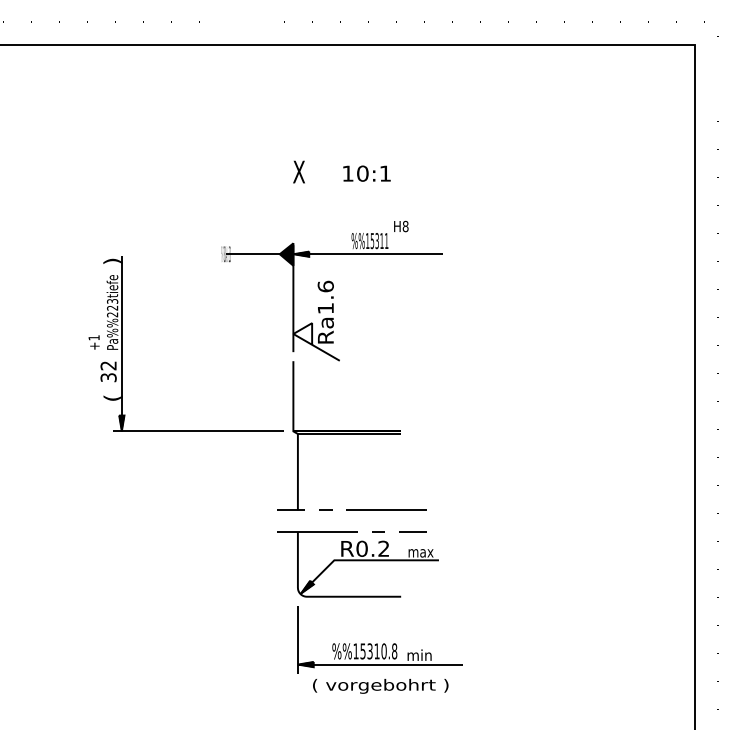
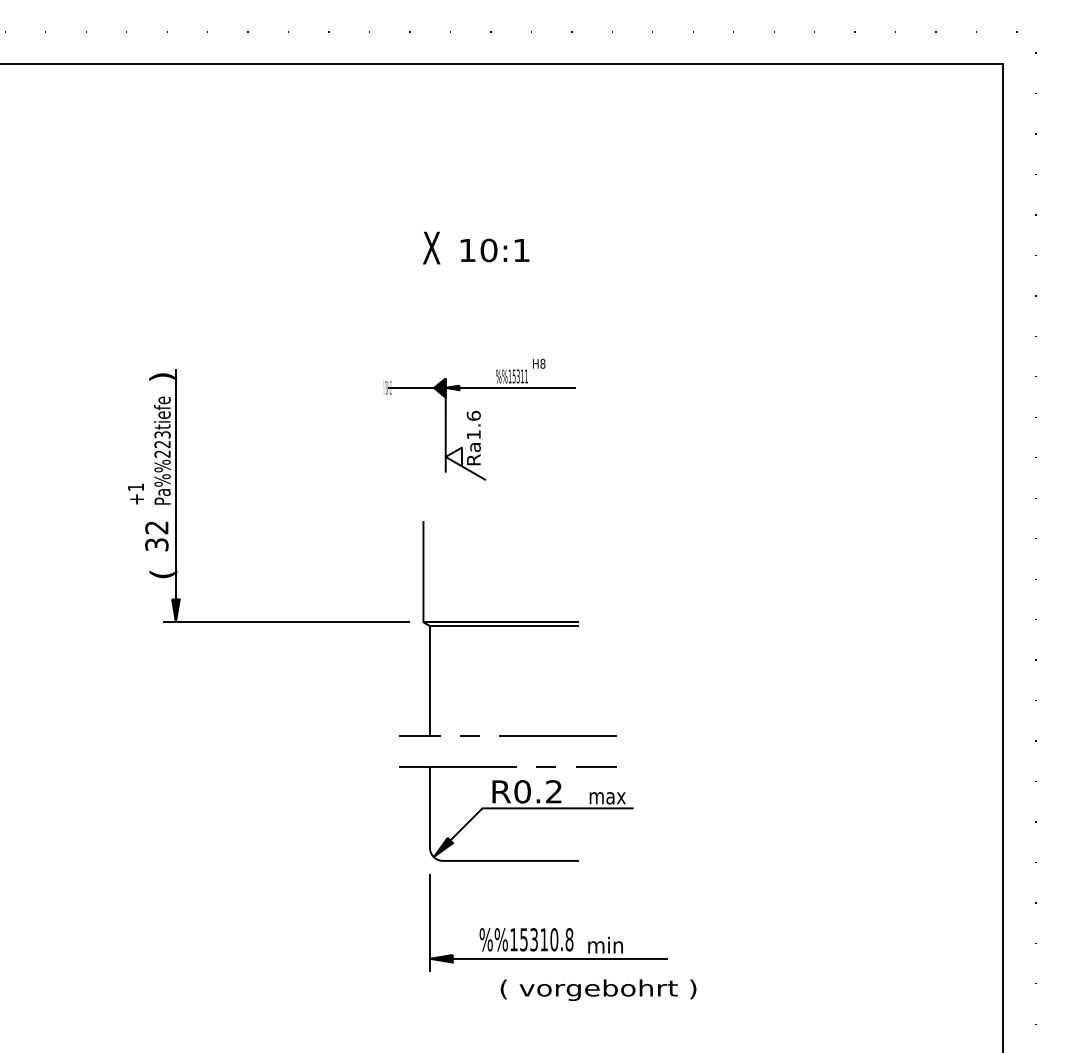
text: (366, 173) -> (494, 250), moved
part: (331, 290) -> (478, 418), size x0.6
text: (380, 686) -> (598, 990), moved

